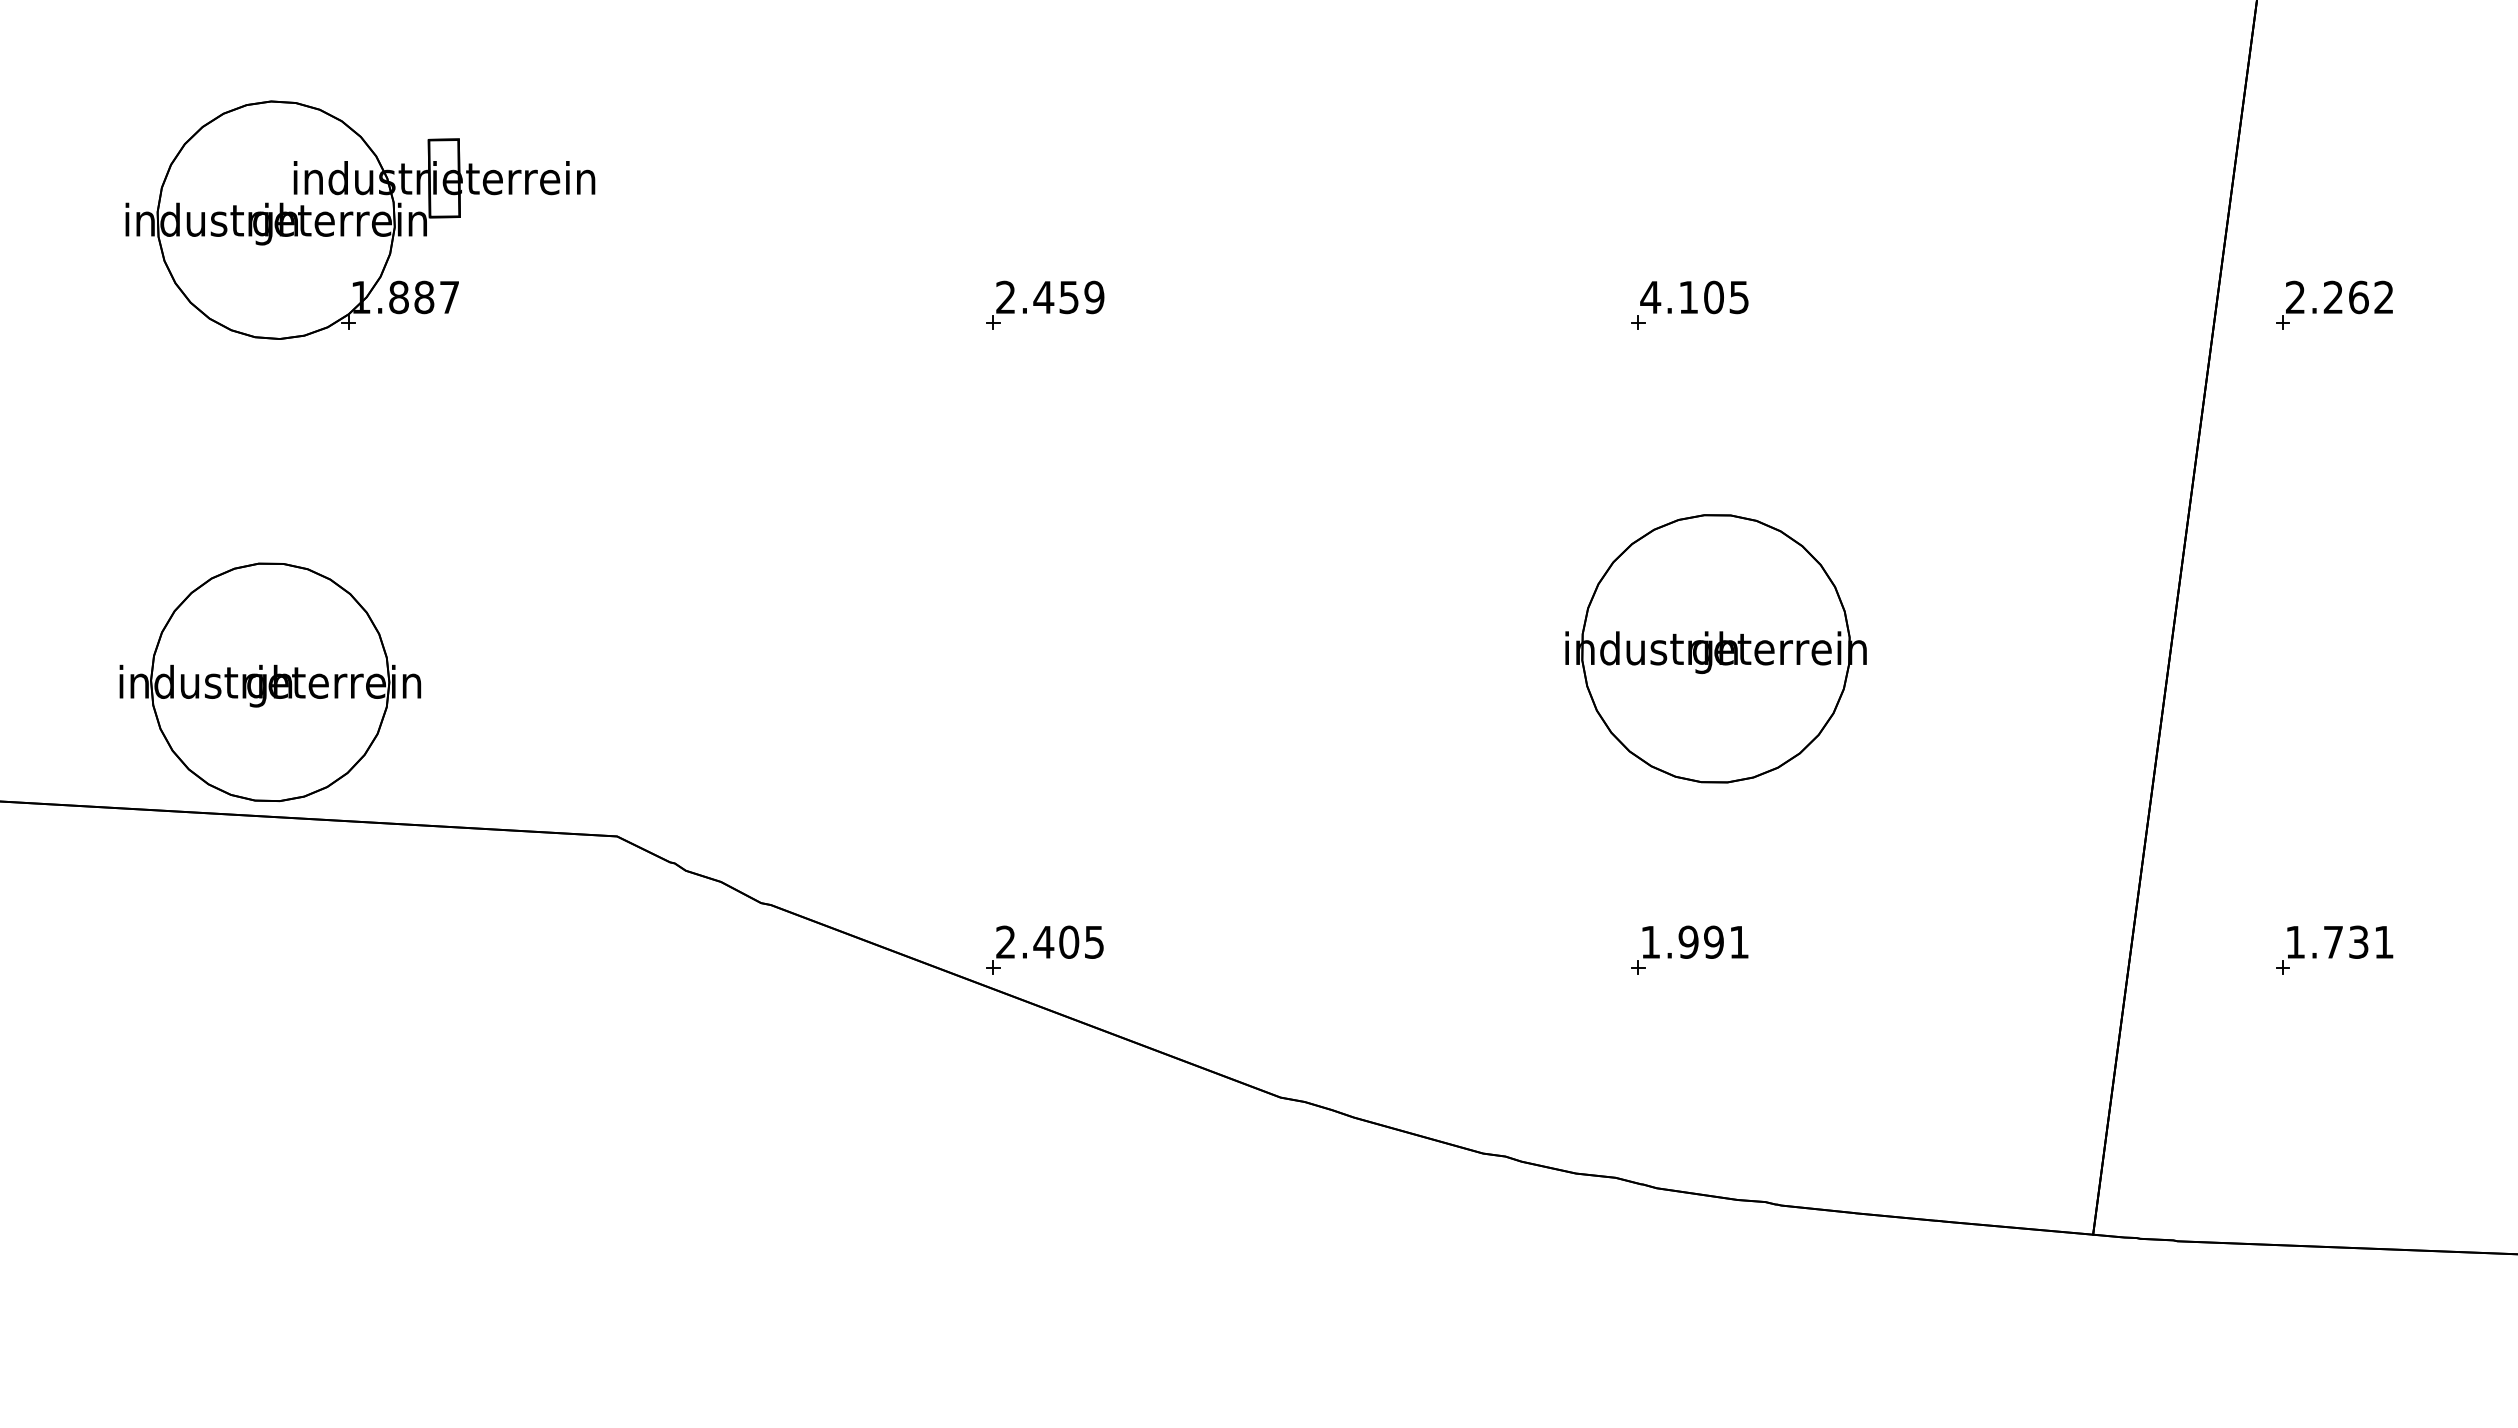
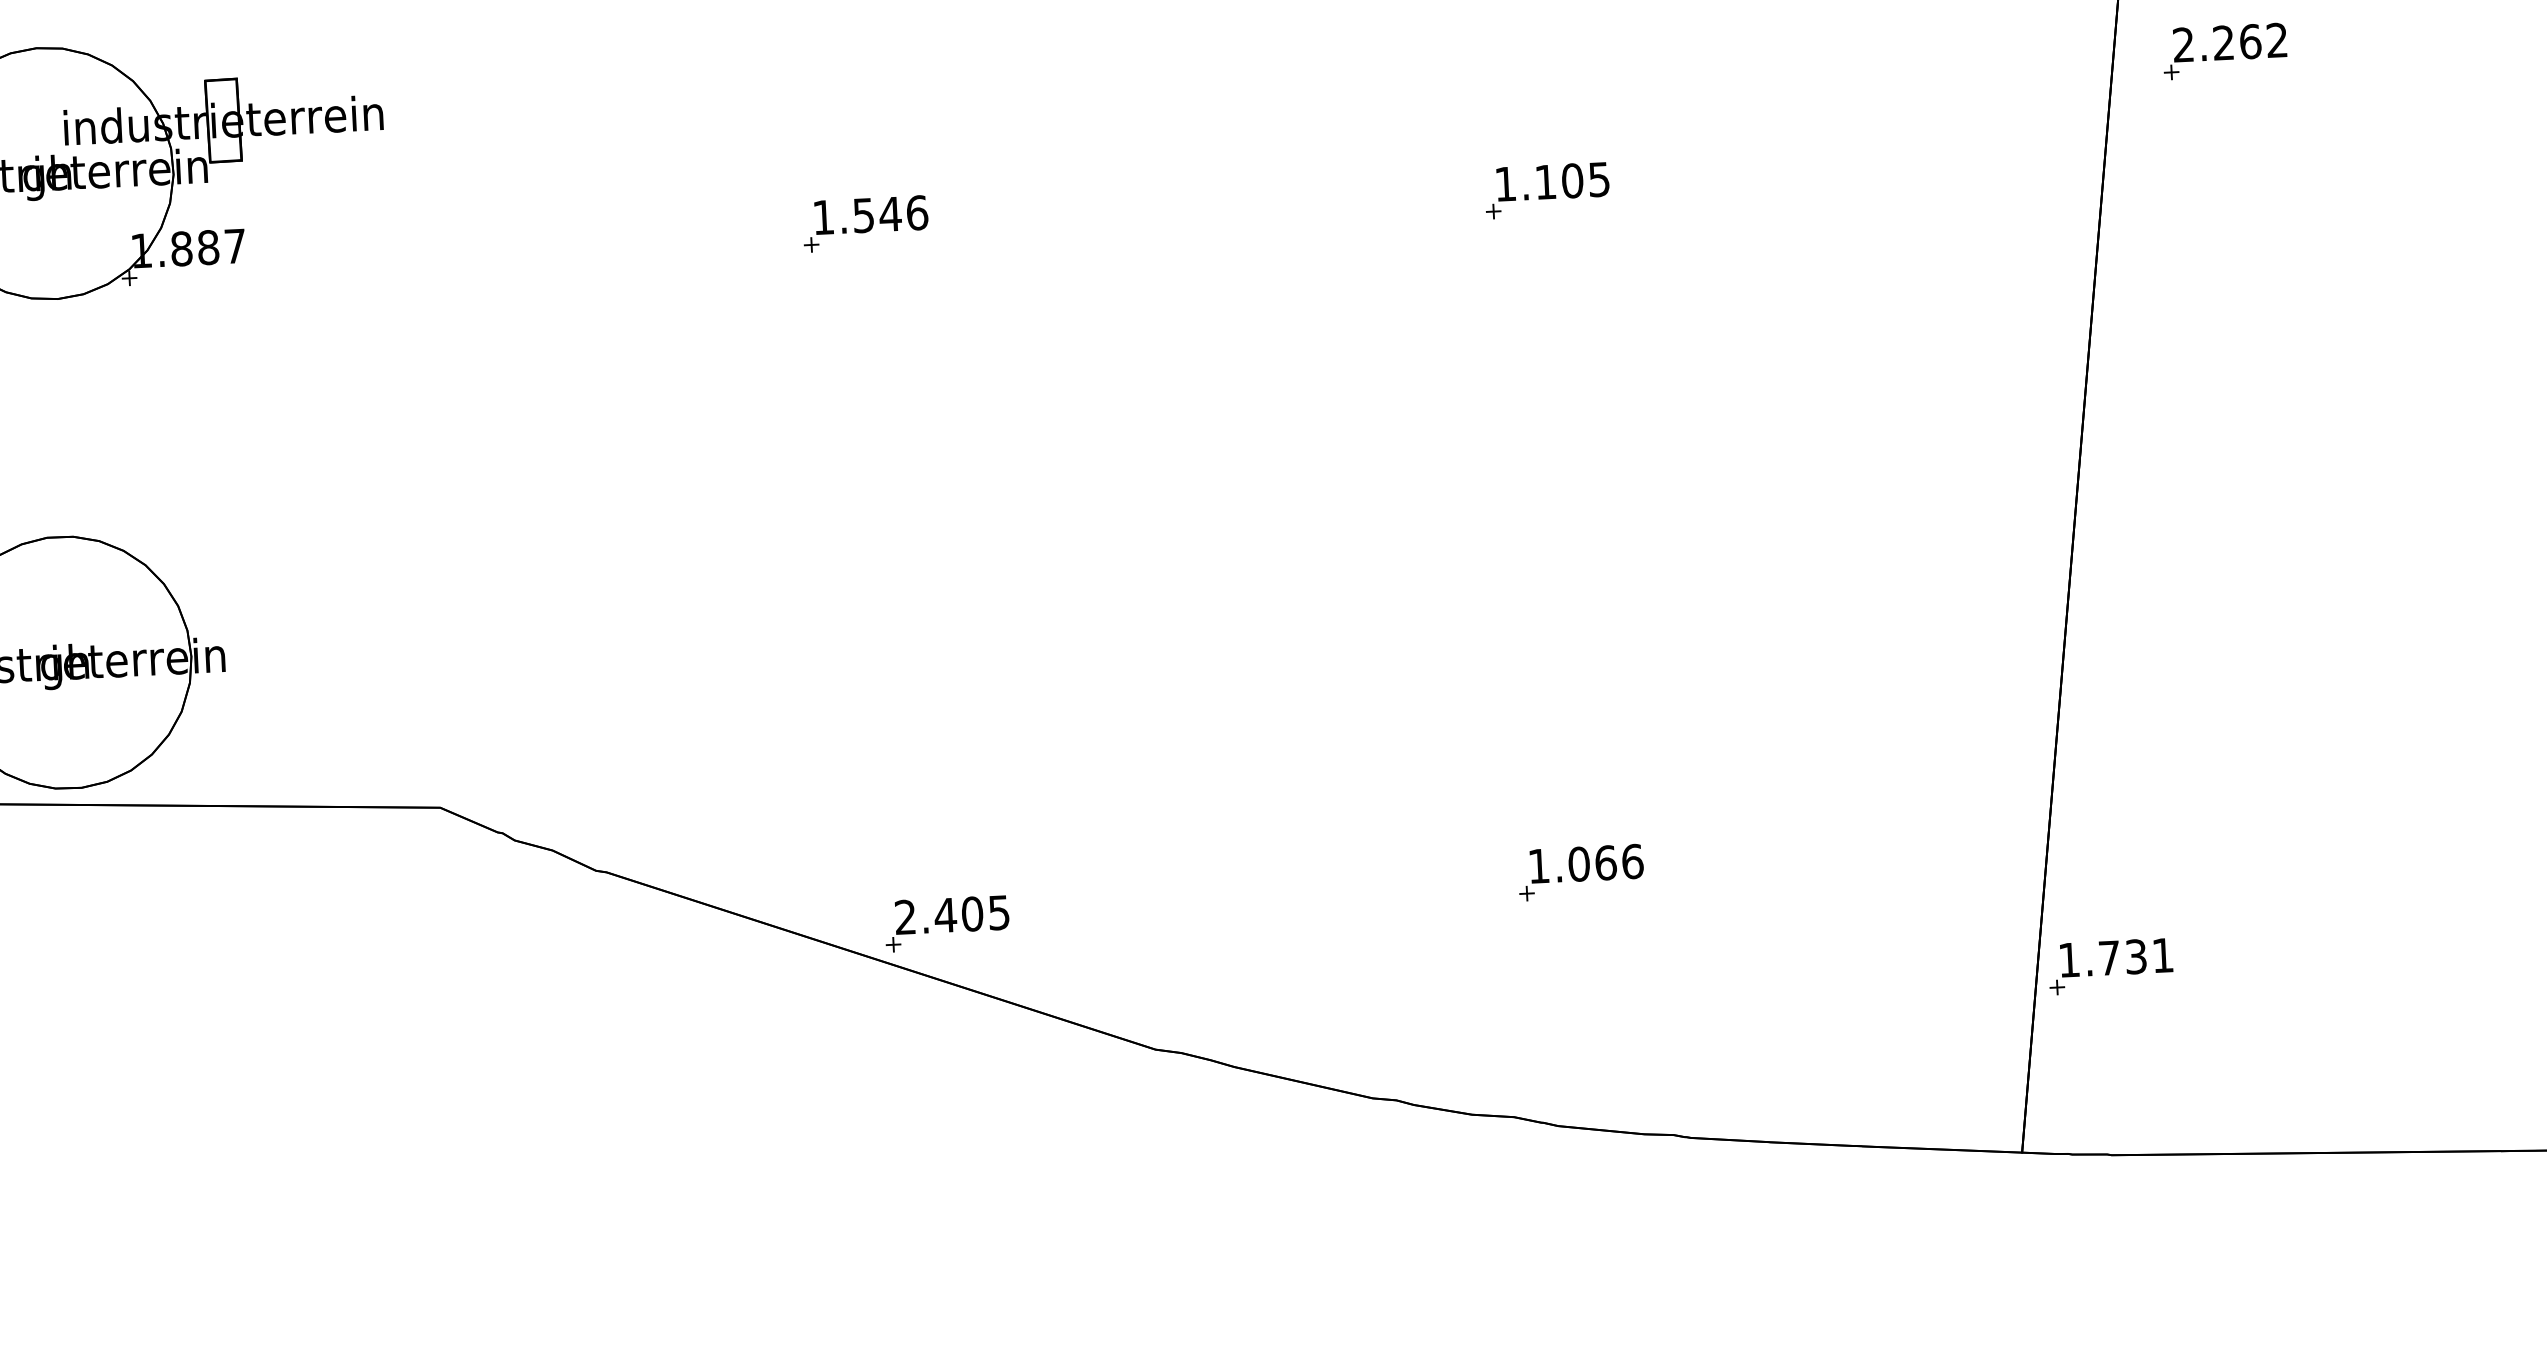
text: (1050, 297) -> (870, 215), 2.459 -> 1.546
text: (1650, 297) -> (1505, 184), 4.105 -> 1.105
part: (2334, 304) -> (2225, 50), moved
part: (1715, 648) -> (1592, 552), removed
text: (1713, 941) -> (1605, 862), 1.991 -> 1.066
part: (1044, 949) -> (946, 922), moved
part: (2334, 949) -> (2110, 965), moved

